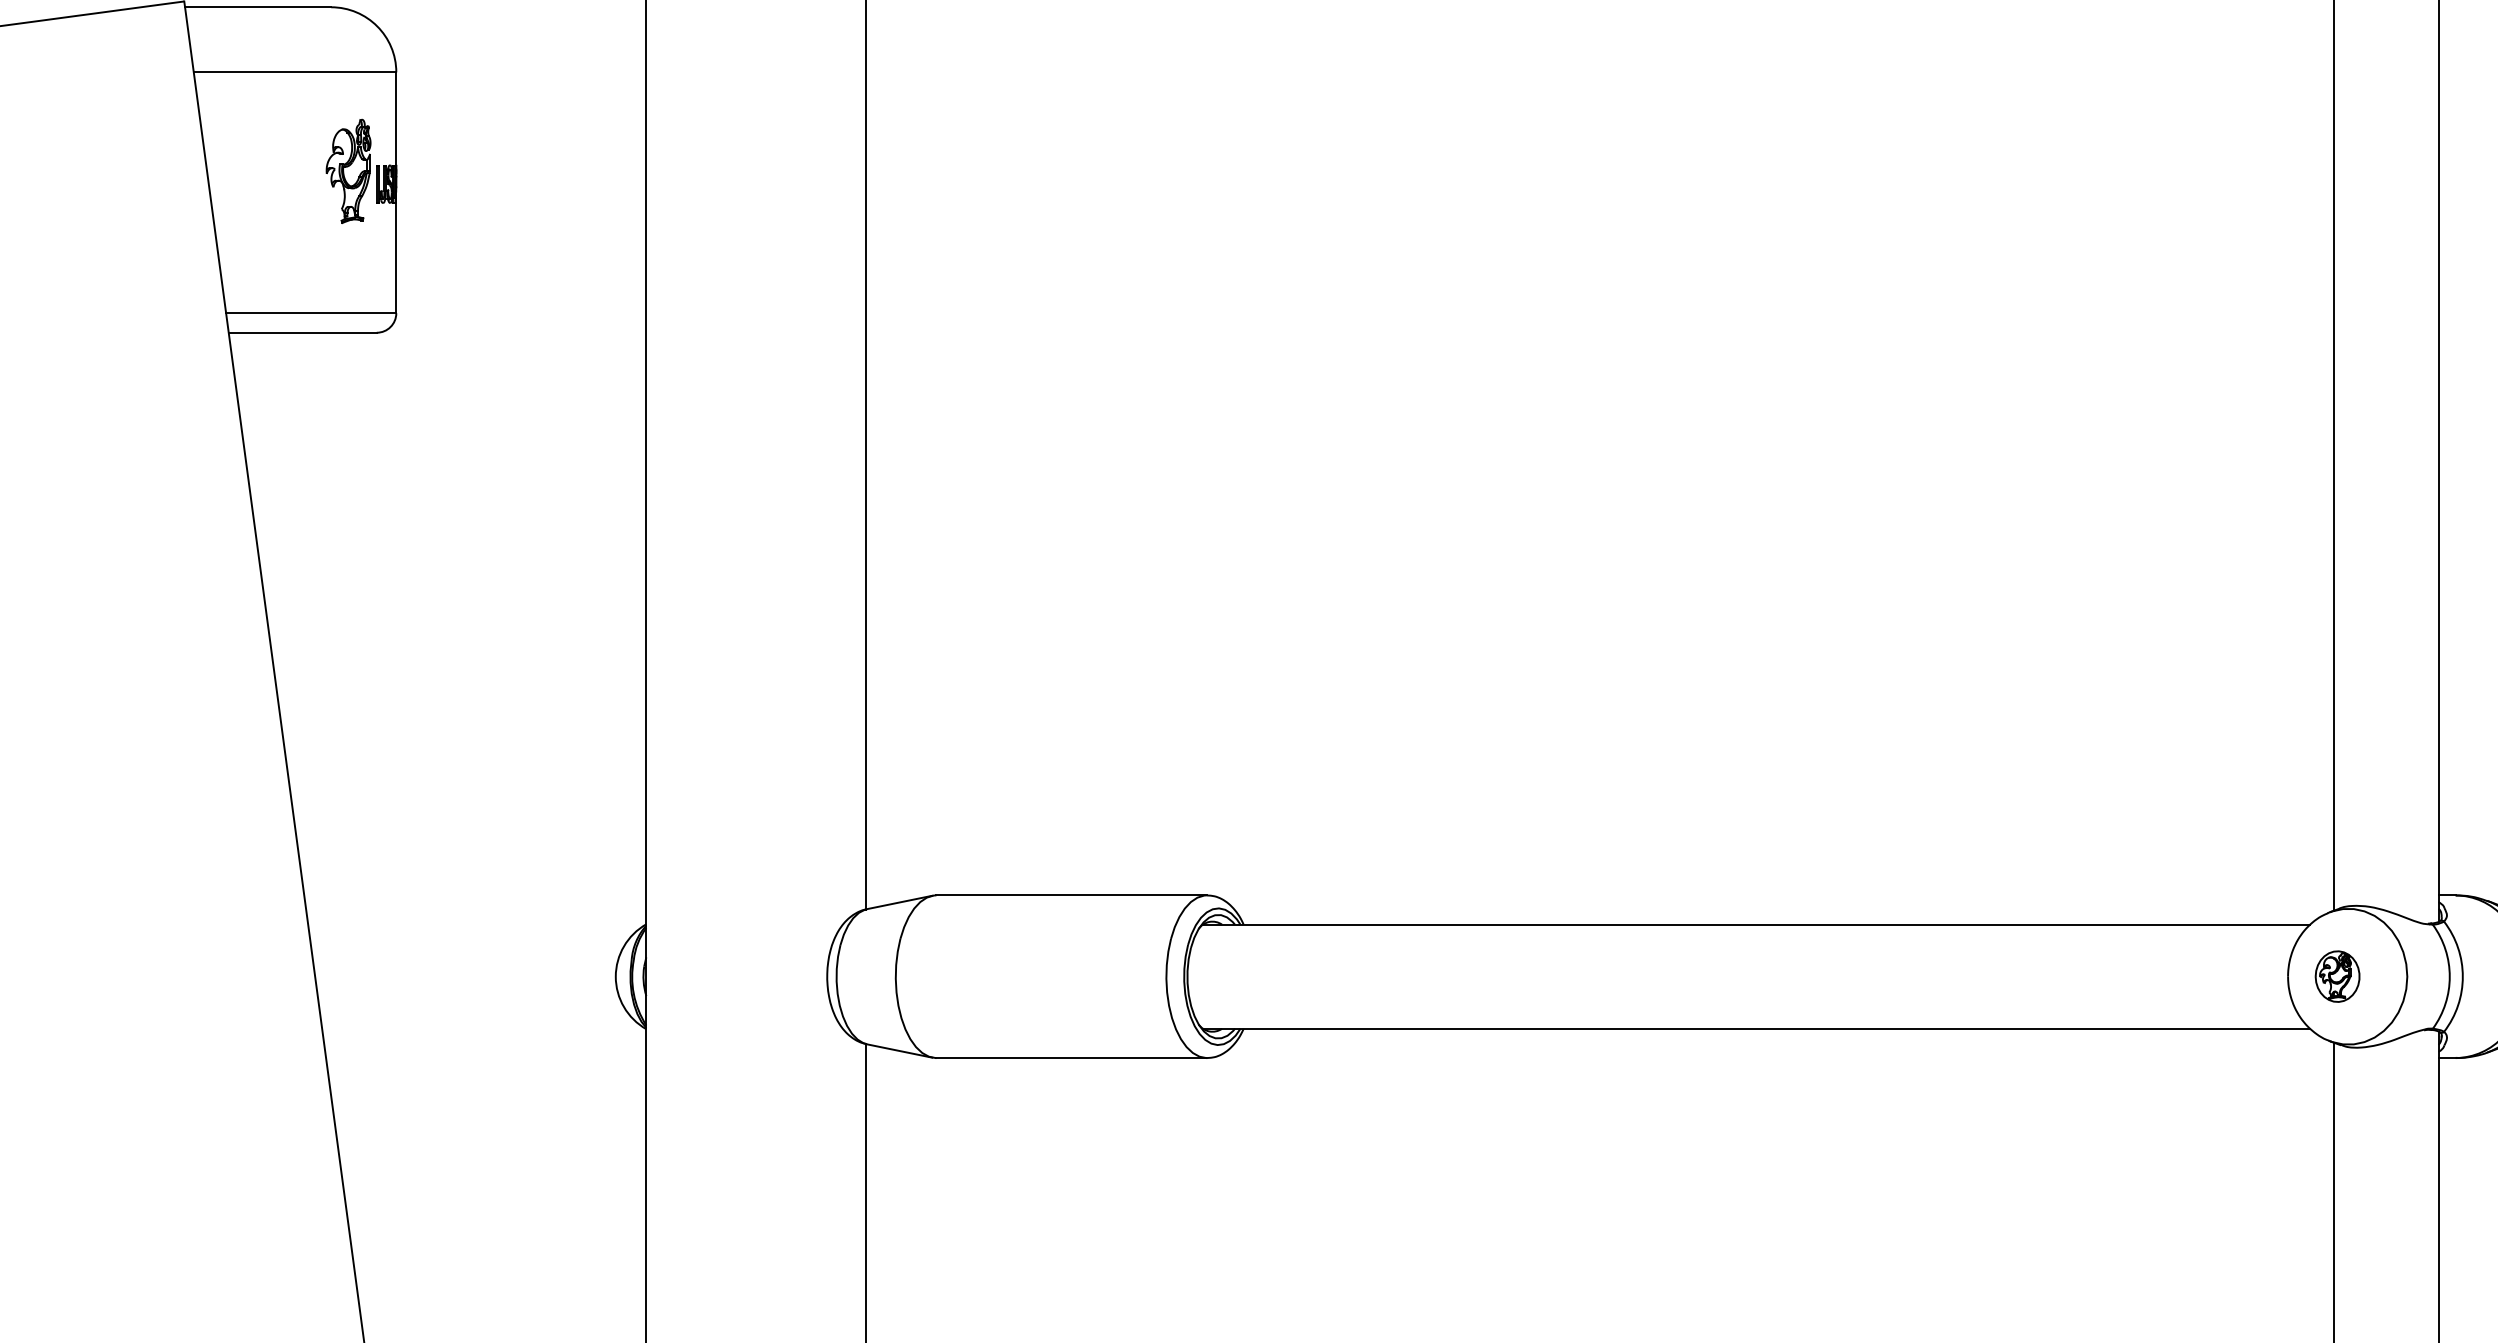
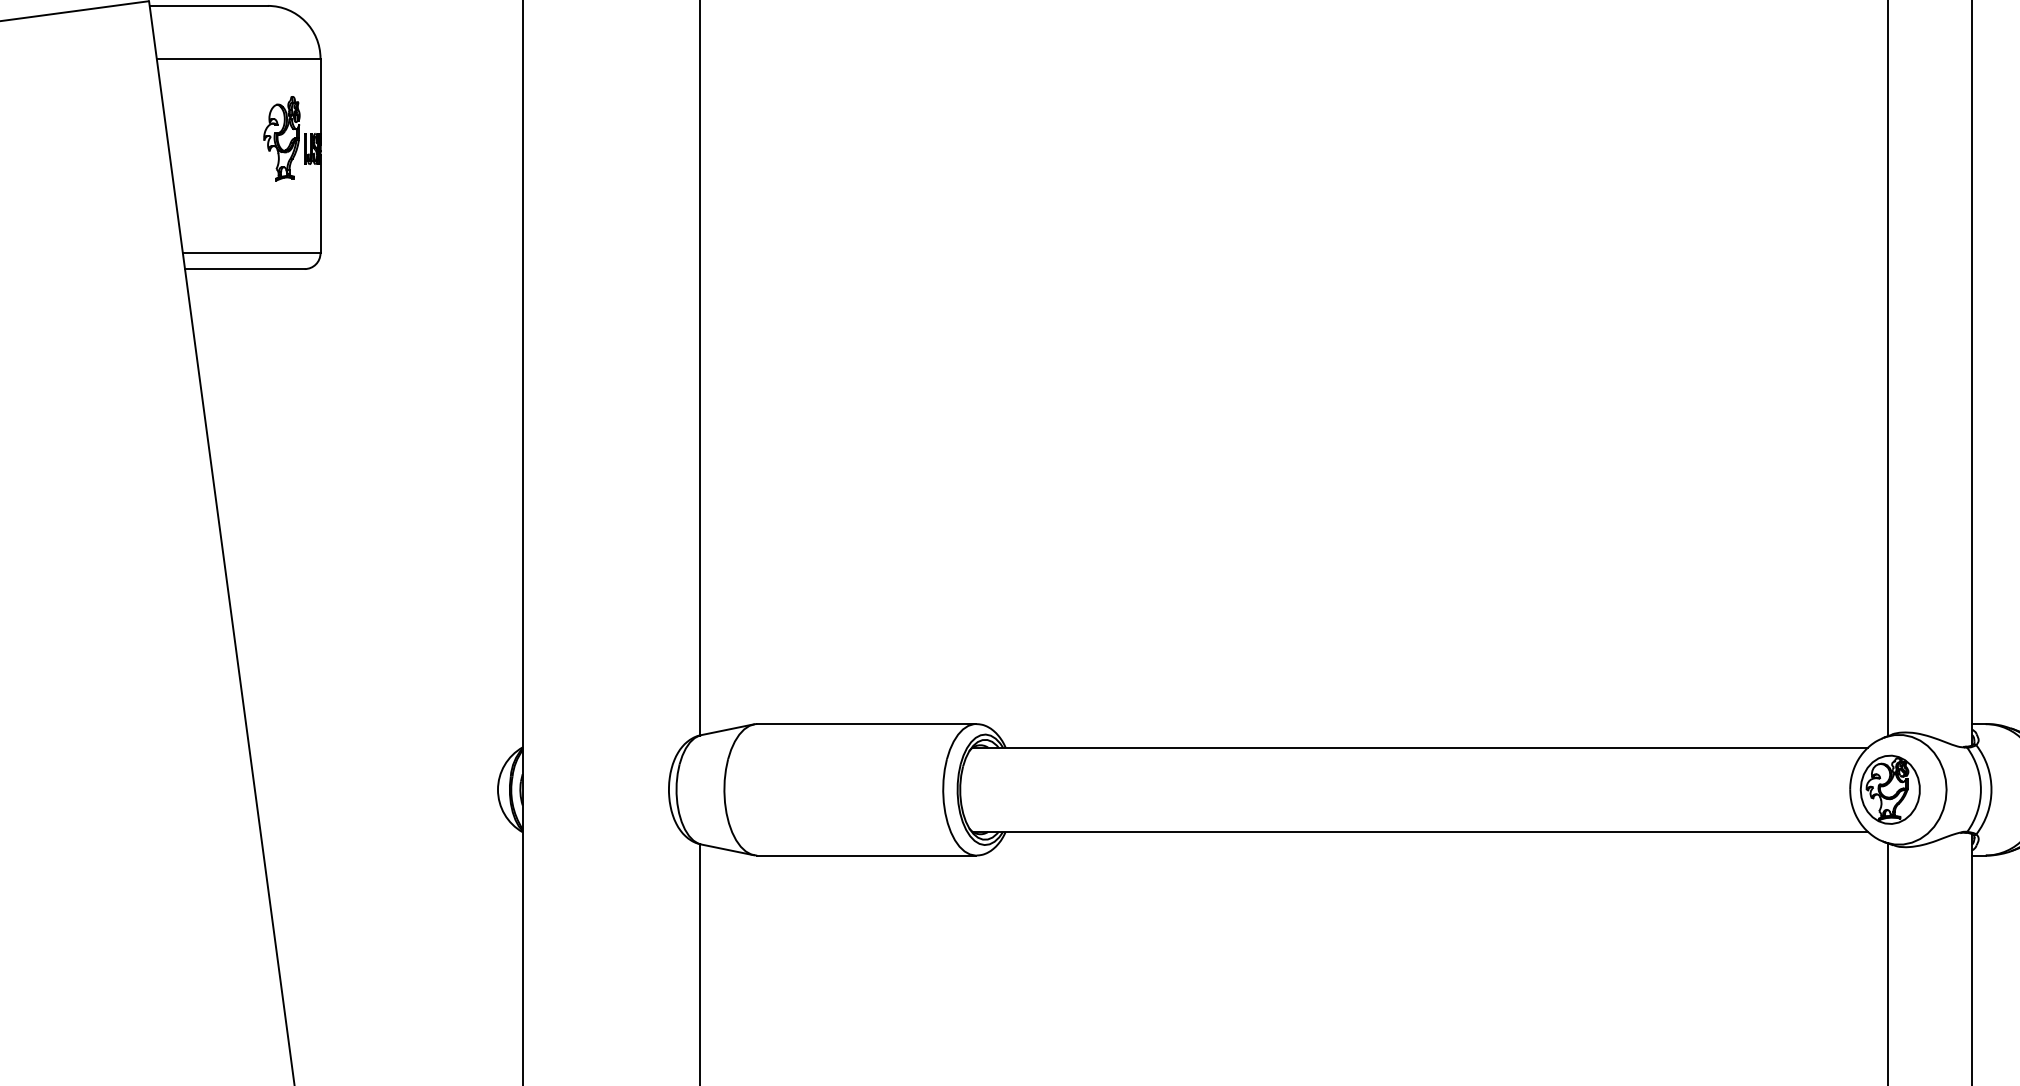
part: (2337, 976) -> (1890, 789), size x1.67

